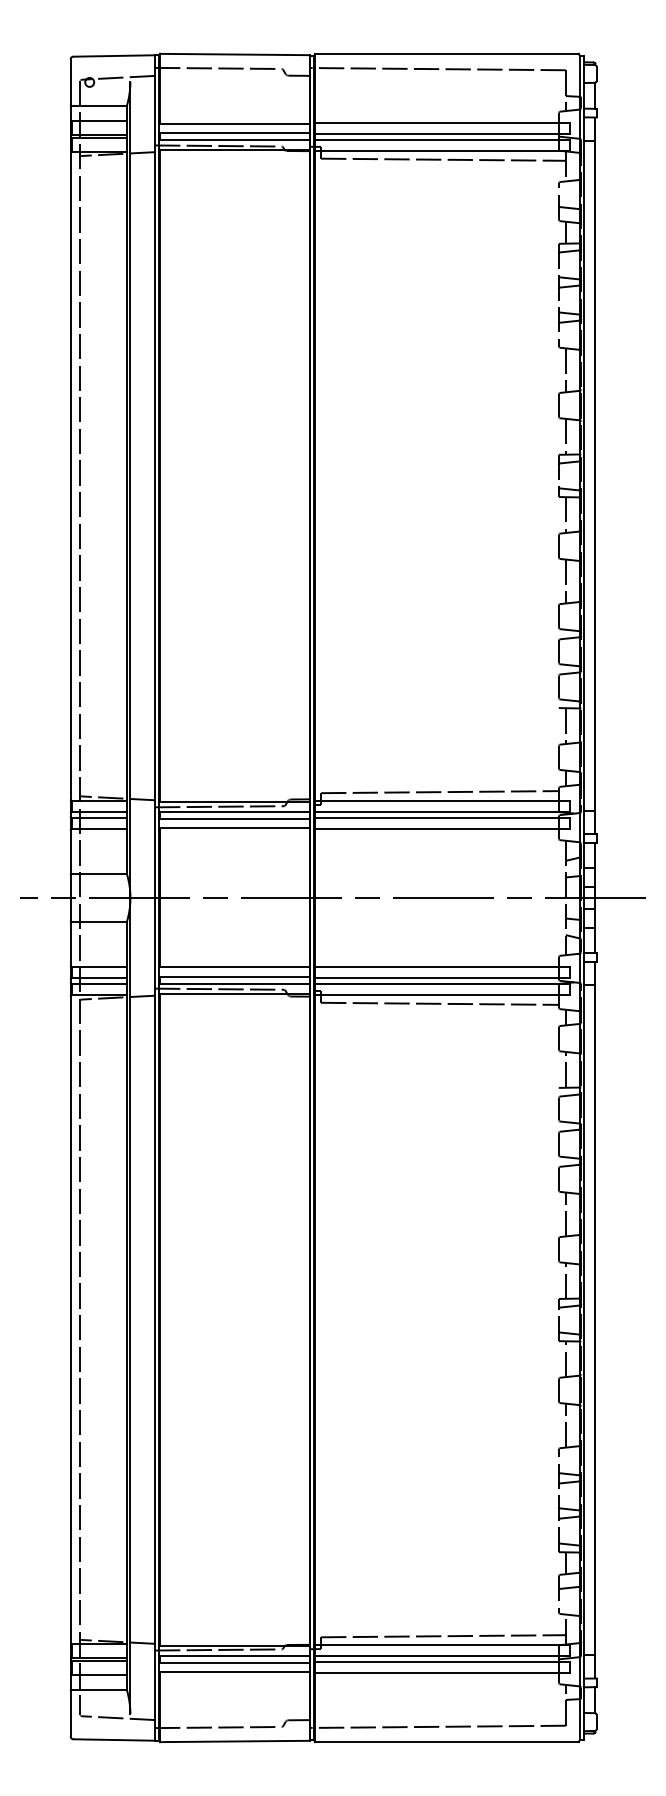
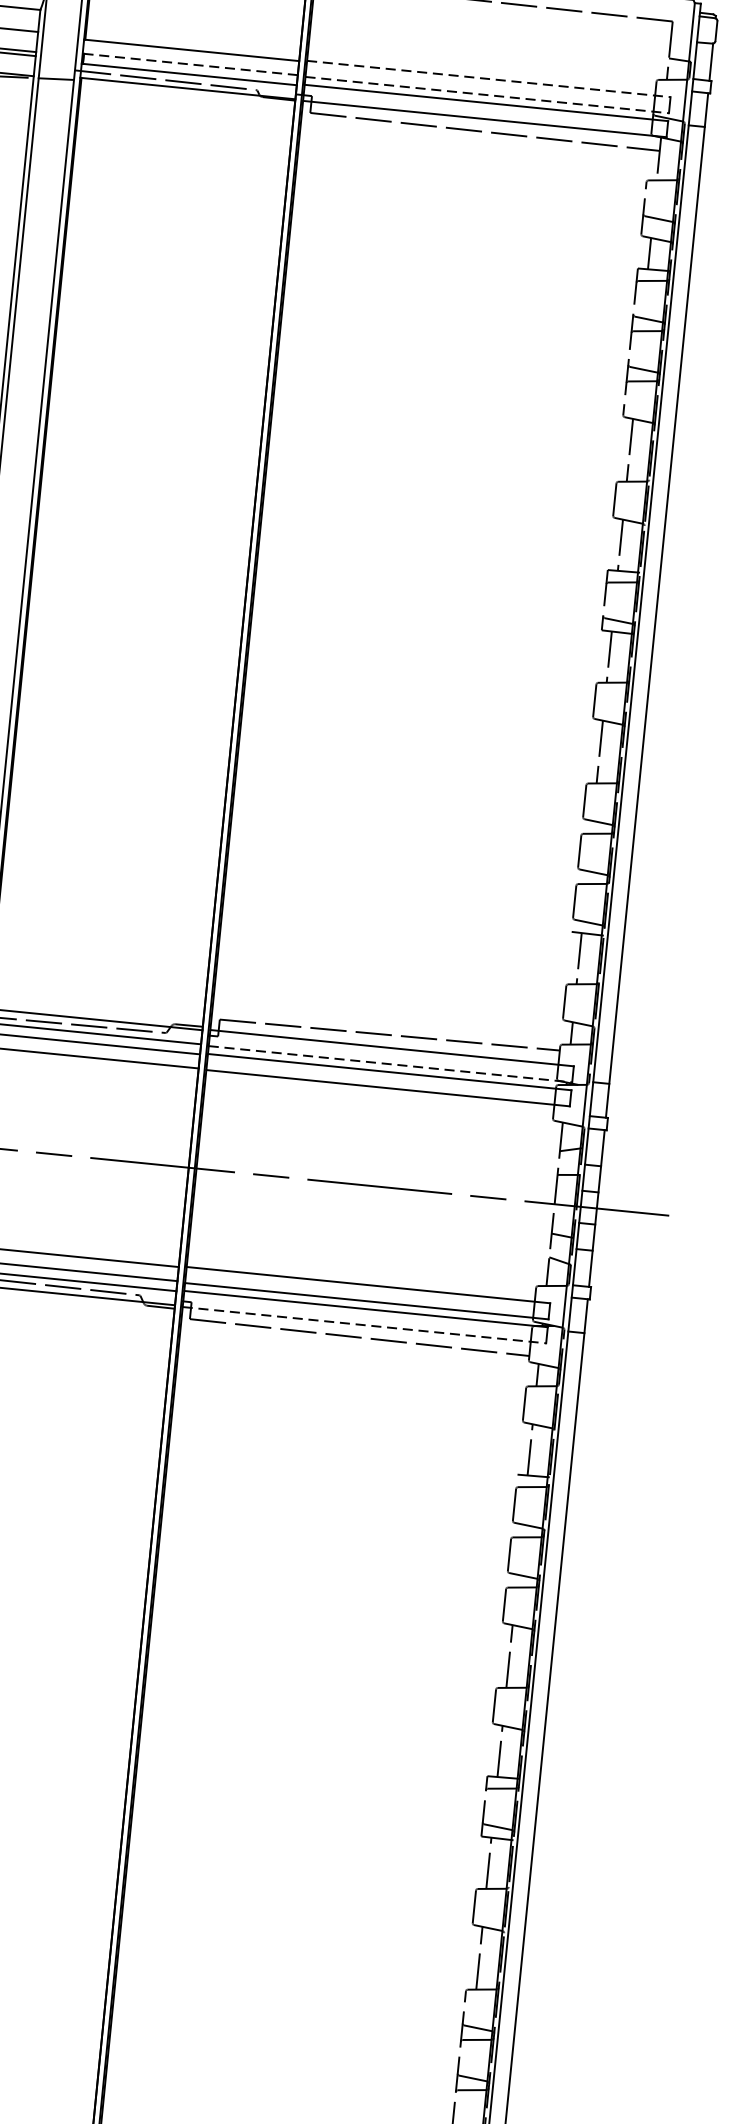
line: (442, 122) -> (489, 78), solid -> dashed
line: (234, 133) -> (190, 64), solid -> dashed
line: (442, 134) -> (487, 95), solid -> dashed
line: (442, 812) -> (390, 1064), solid -> dashed
line: (442, 994) -> (364, 1324), solid -> dashed

